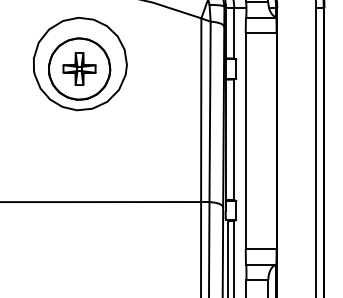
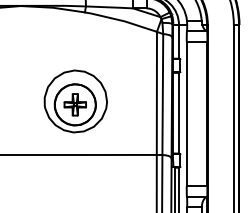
part: (79, 64) -> (75, 101), moved

